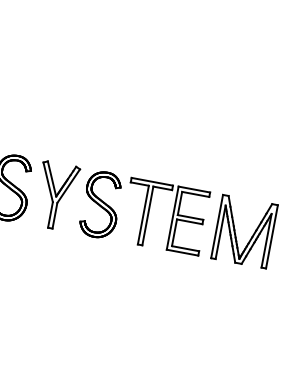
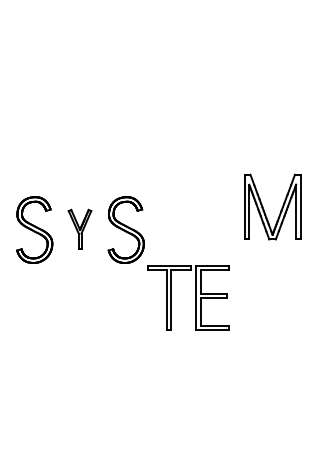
part: (55, 195) -> (79, 229), size x0.6
part: (172, 217) -> (195, 297), moved
part: (236, 232) -> (264, 209), moved

